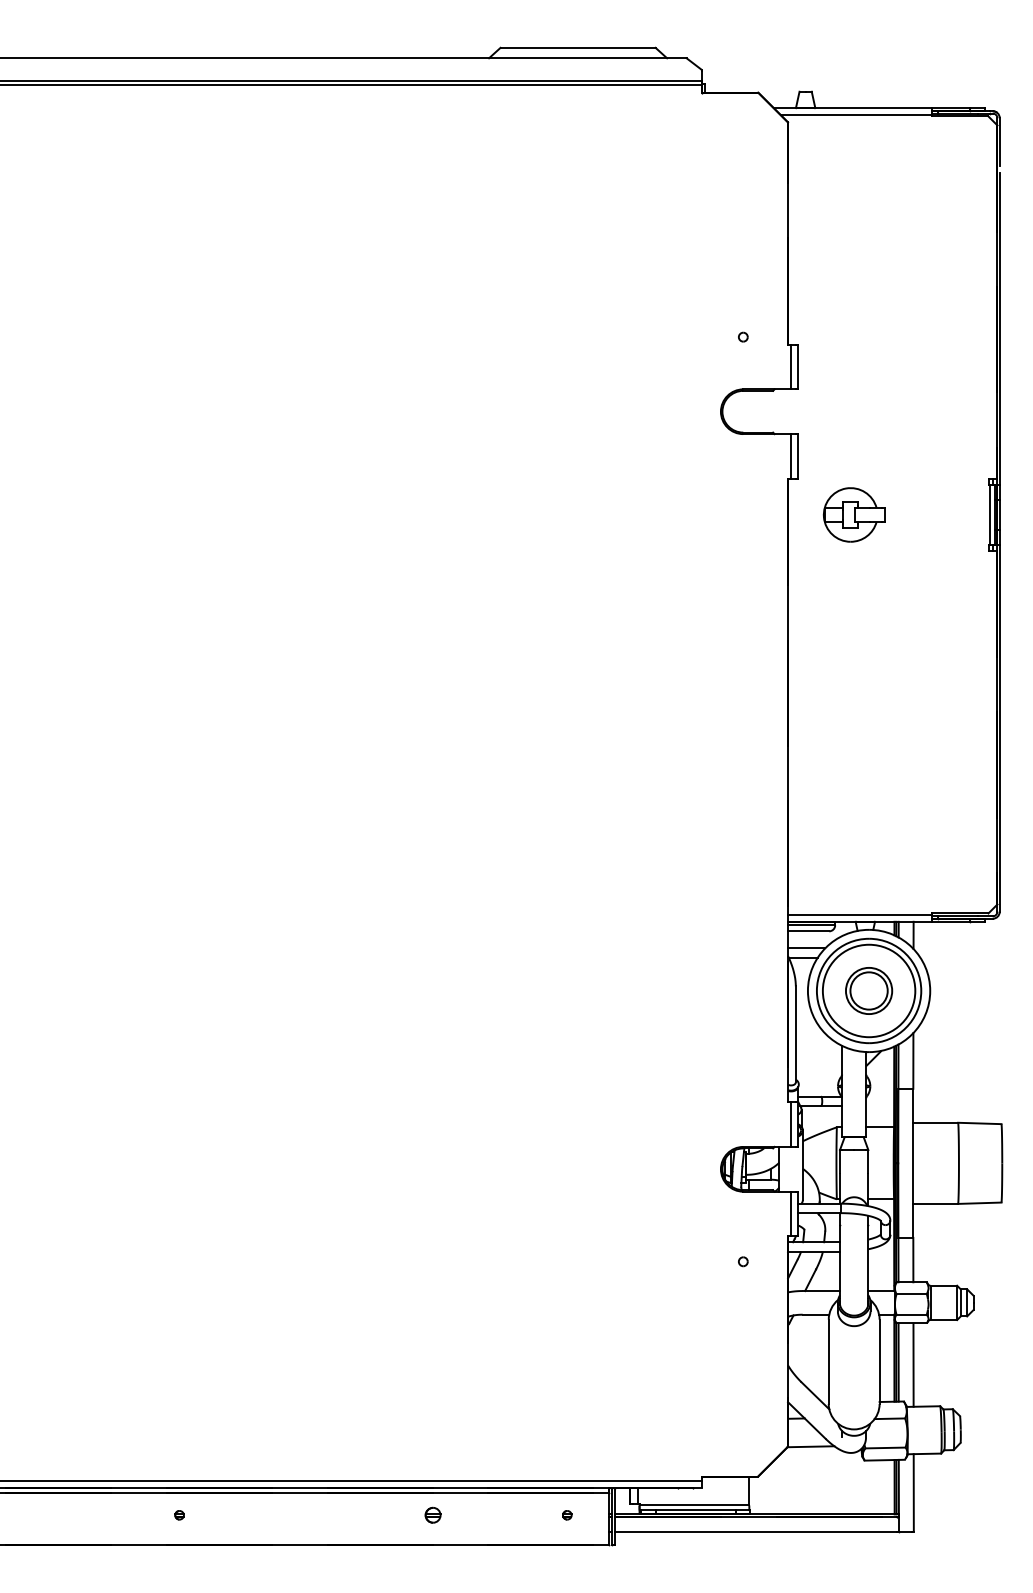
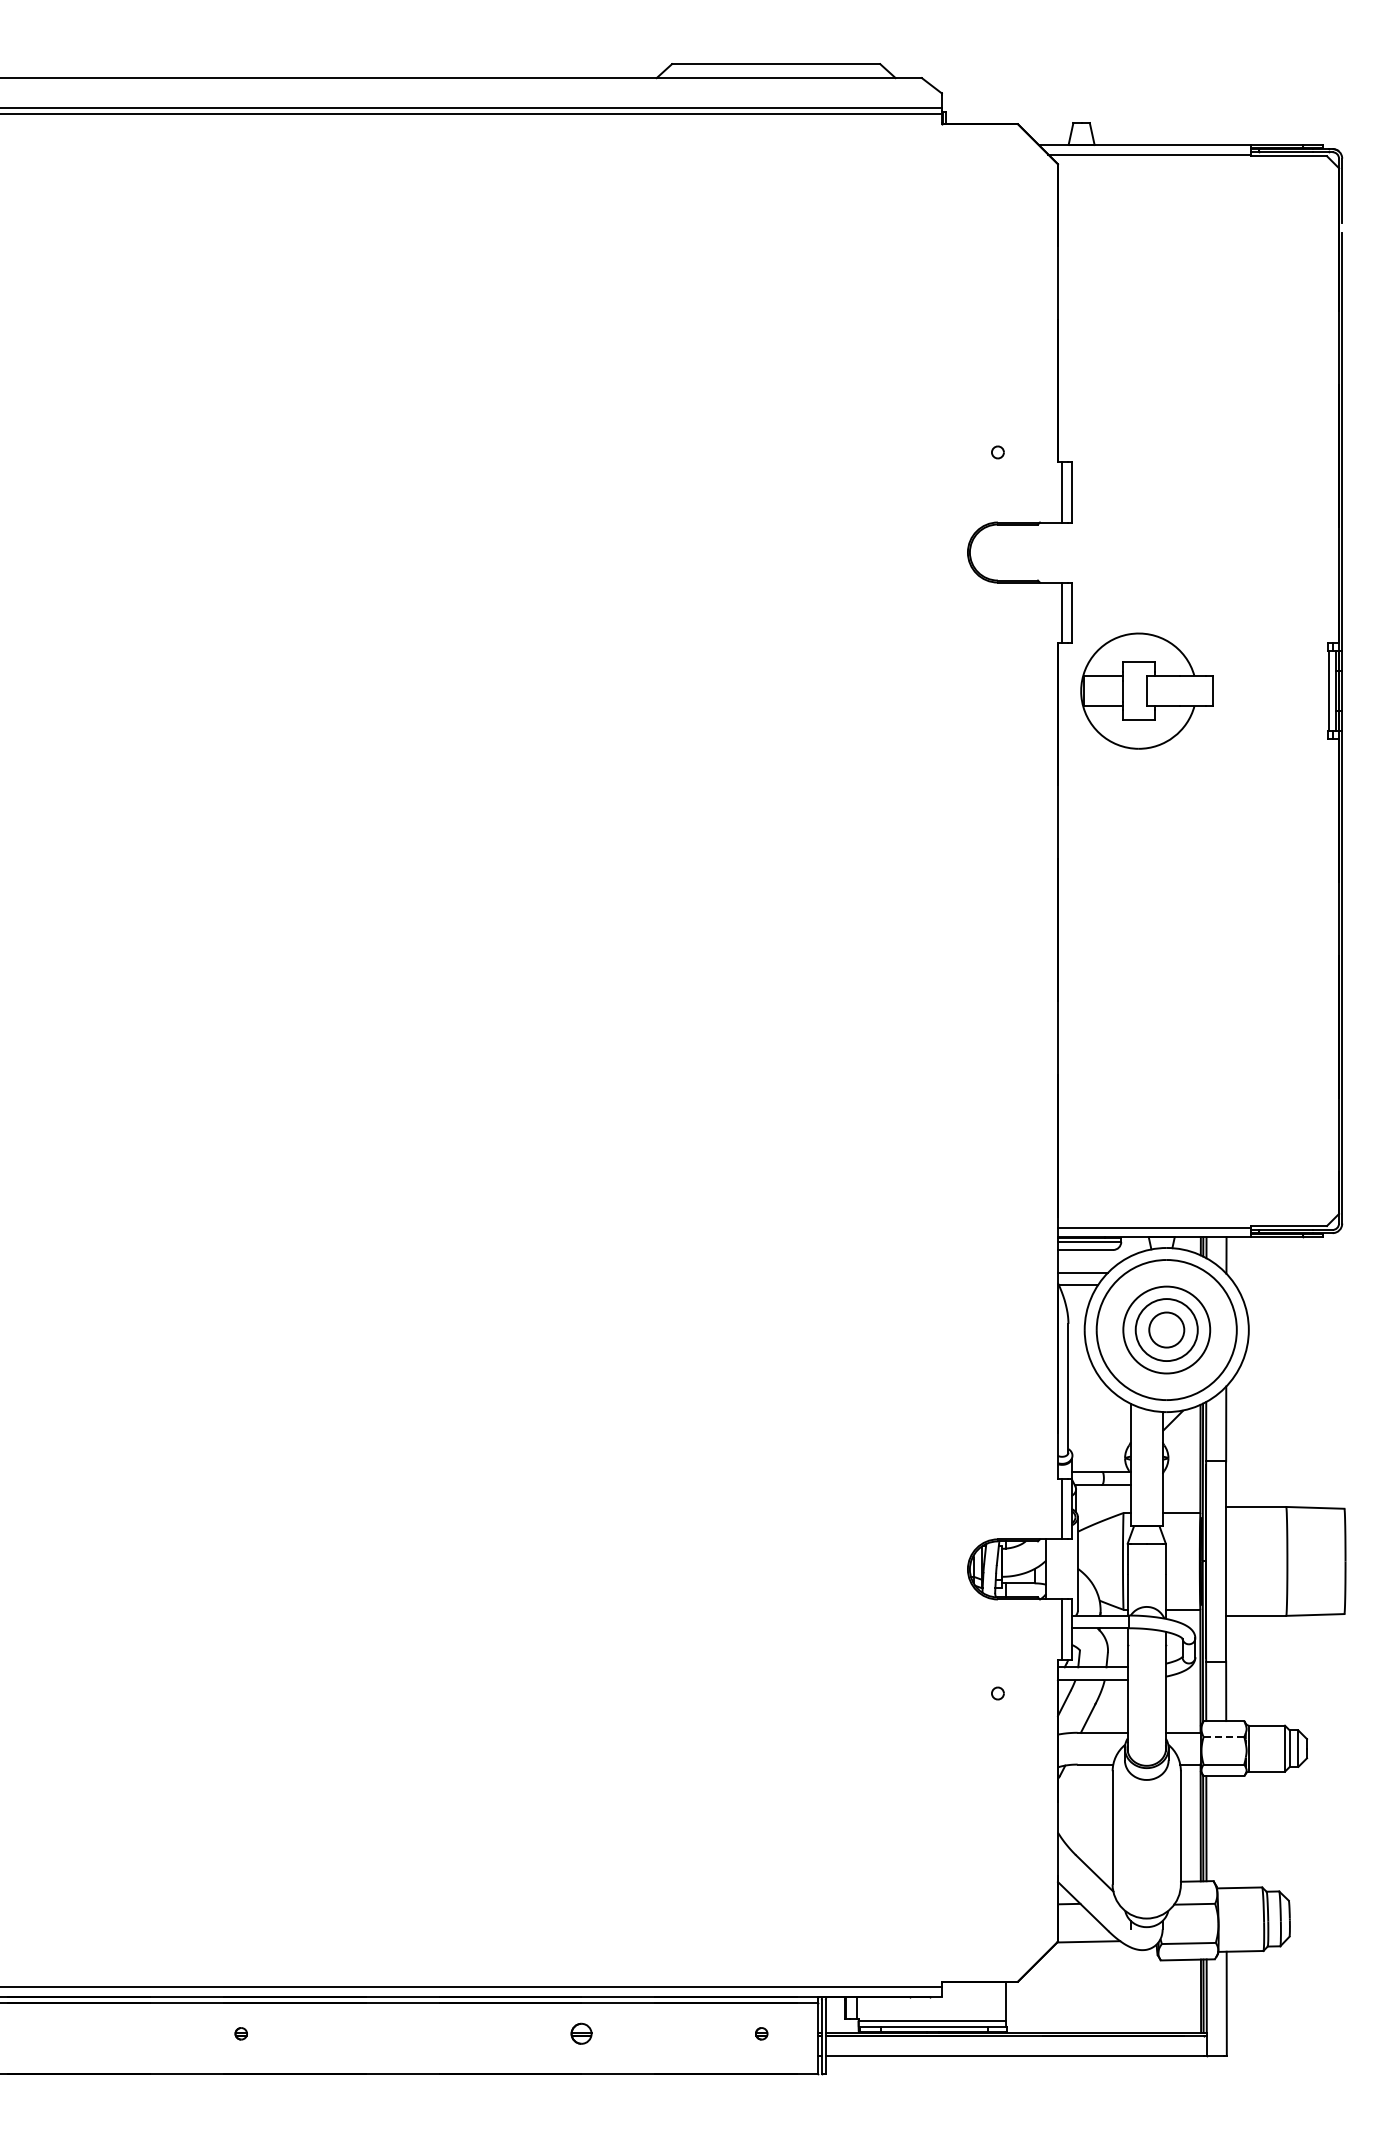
part: (854, 514) -> (1147, 690), size x1.6
circle: (868, 991) -> (1166, 1330), size x0.7
circle: (868, 991) -> (1166, 1330), size x0.7
line: (911, 1293) -> (1223, 1736), solid -> dashed
line: (913, 1365) -> (1226, 1832), removed

